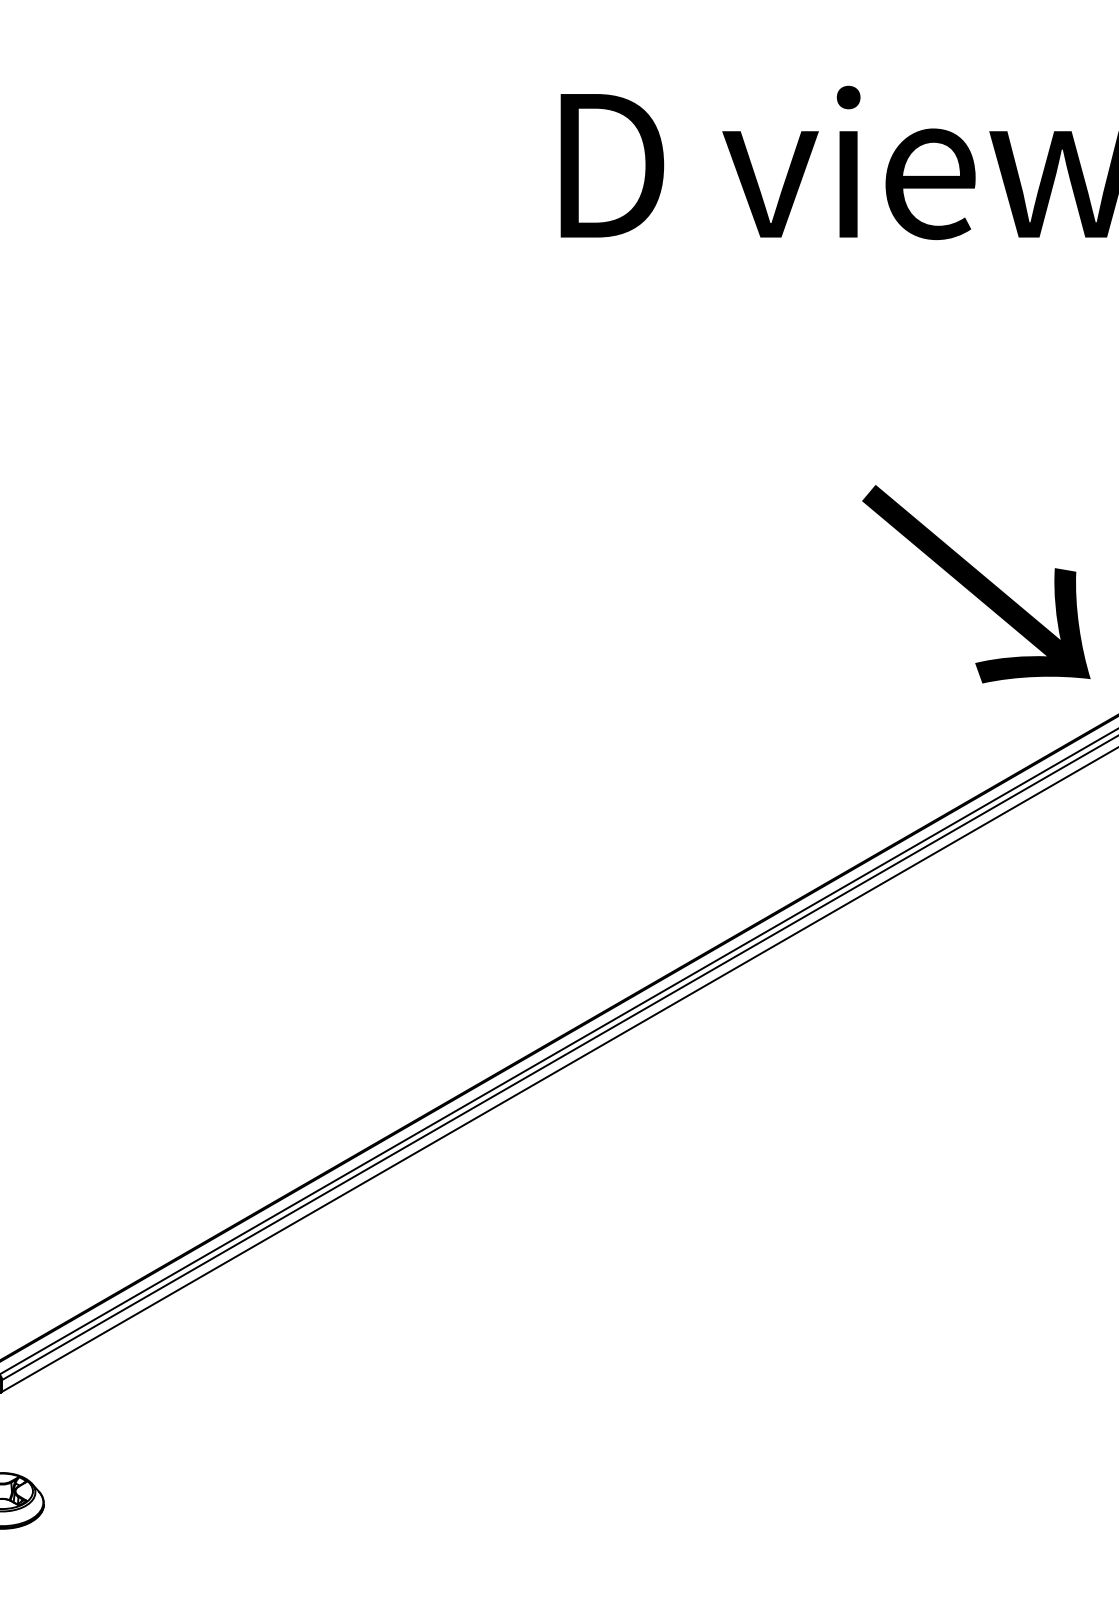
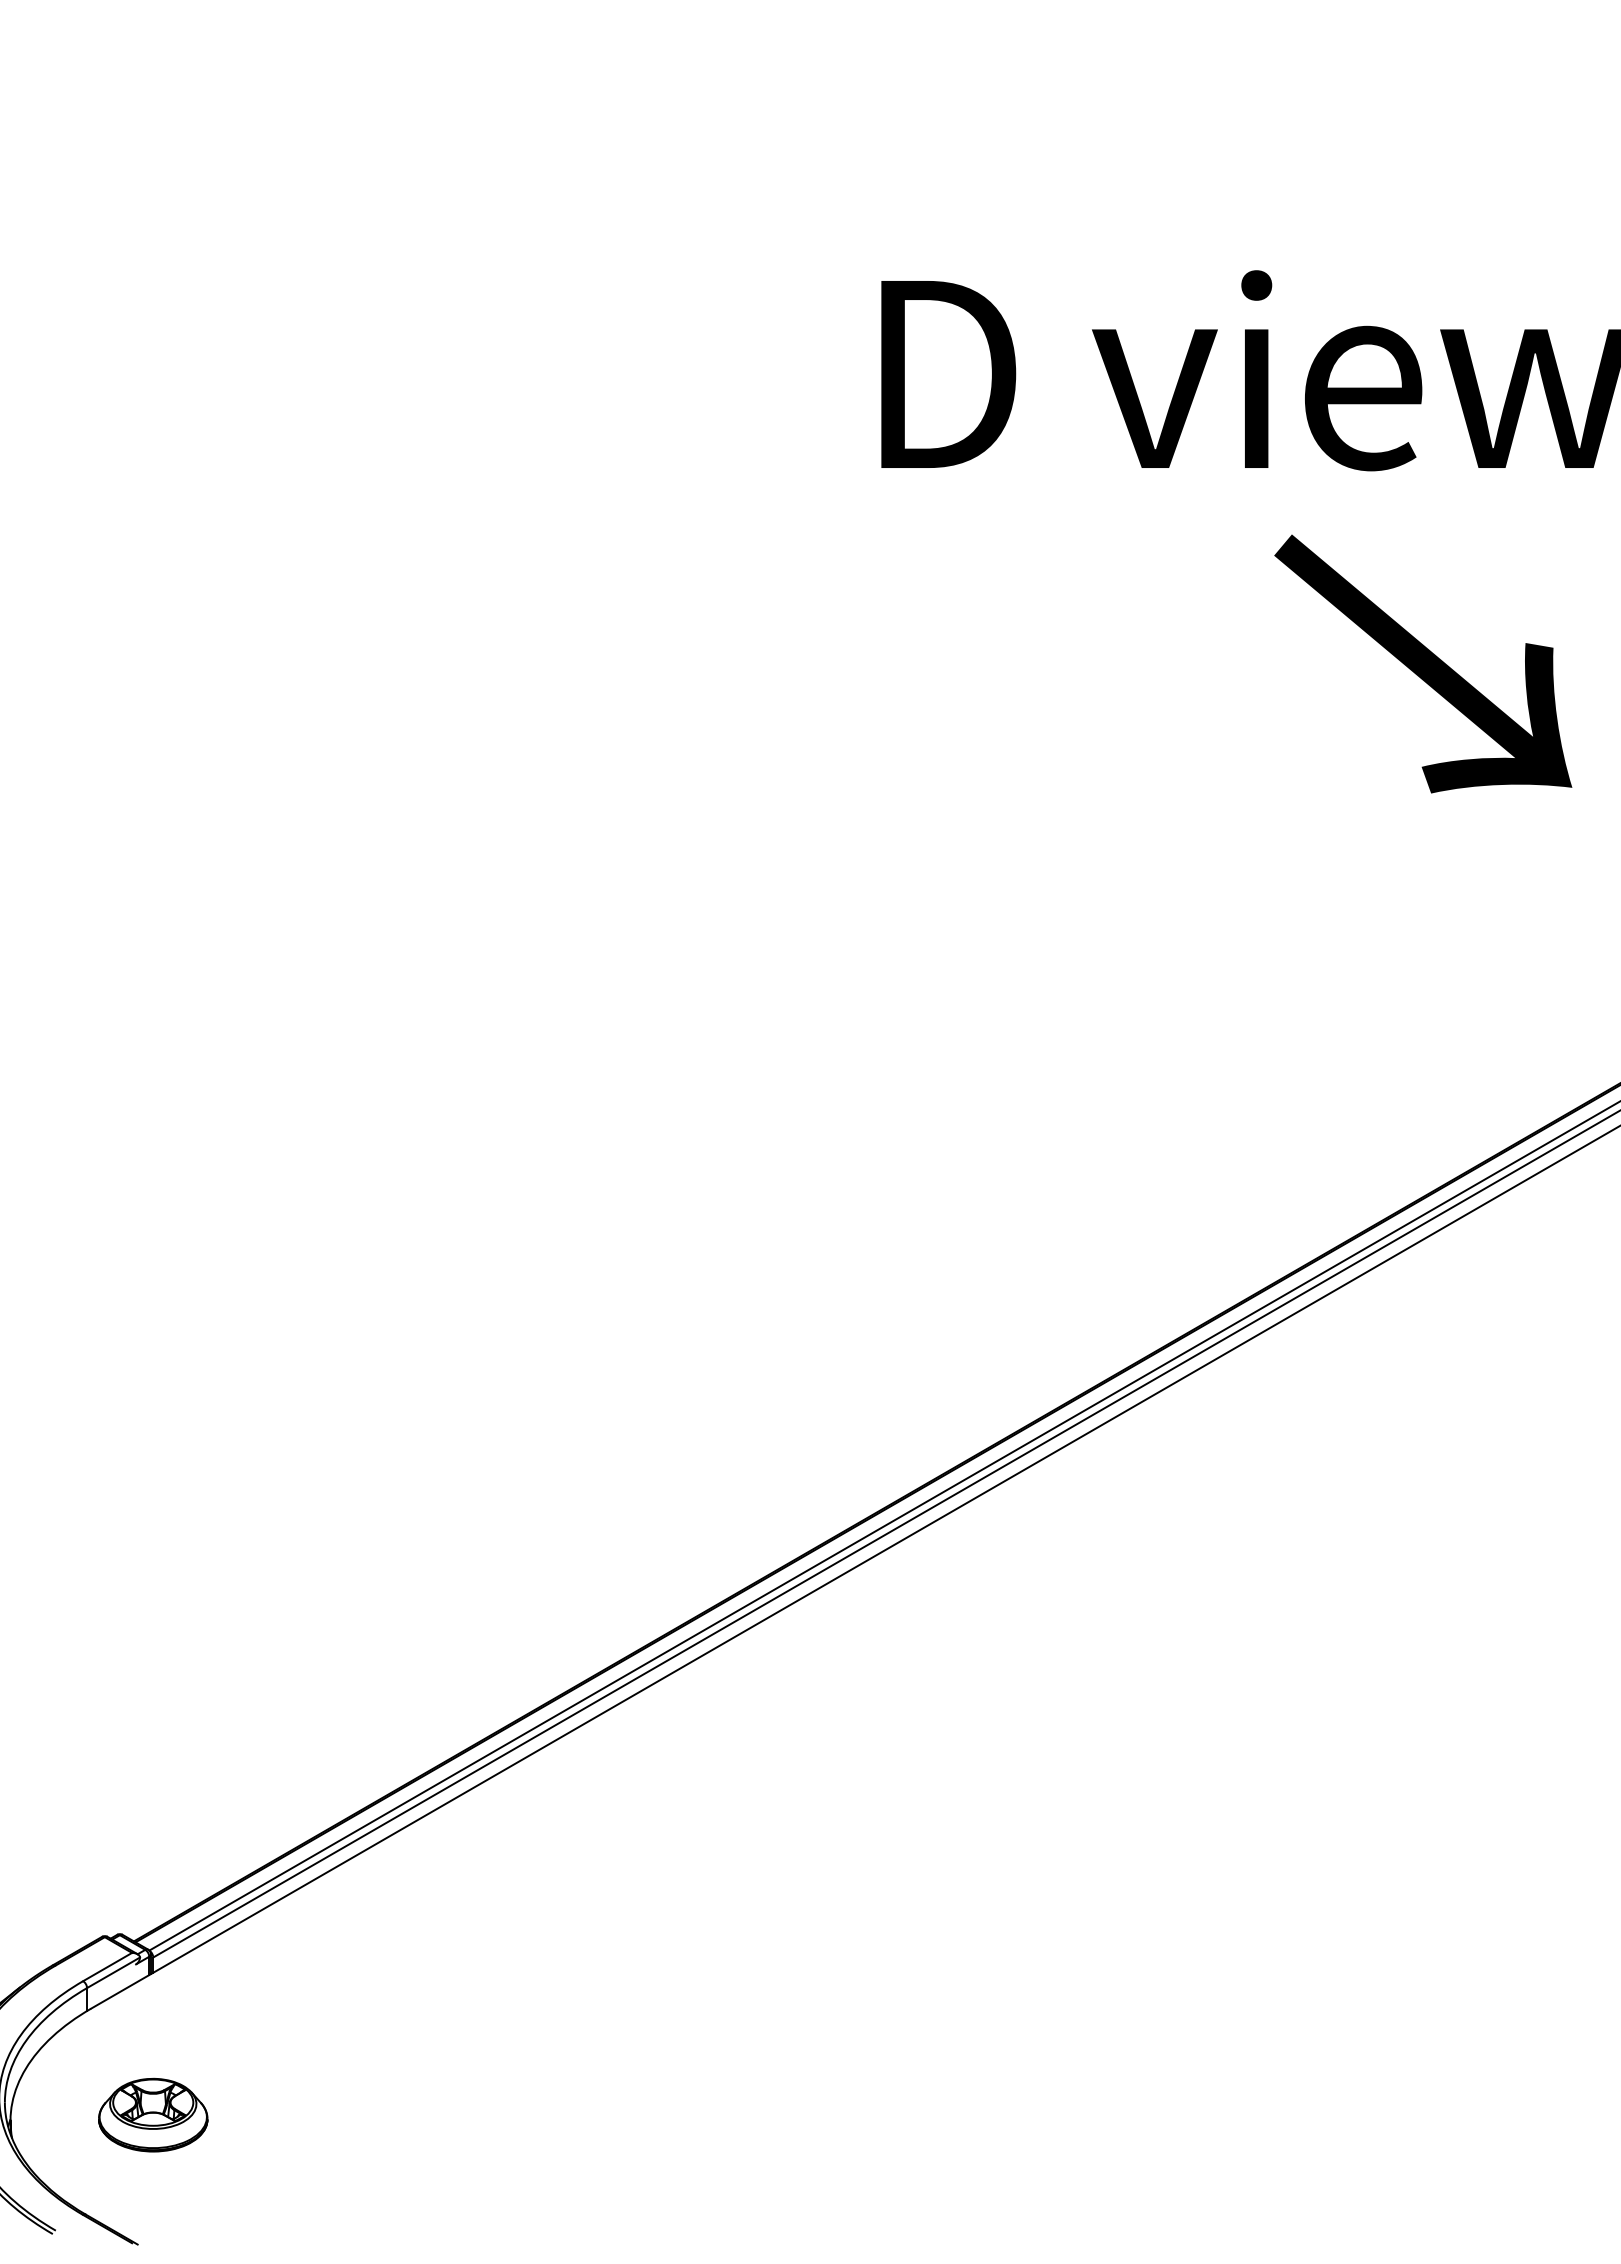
text: (976, 583) -> (1423, 663), moved

